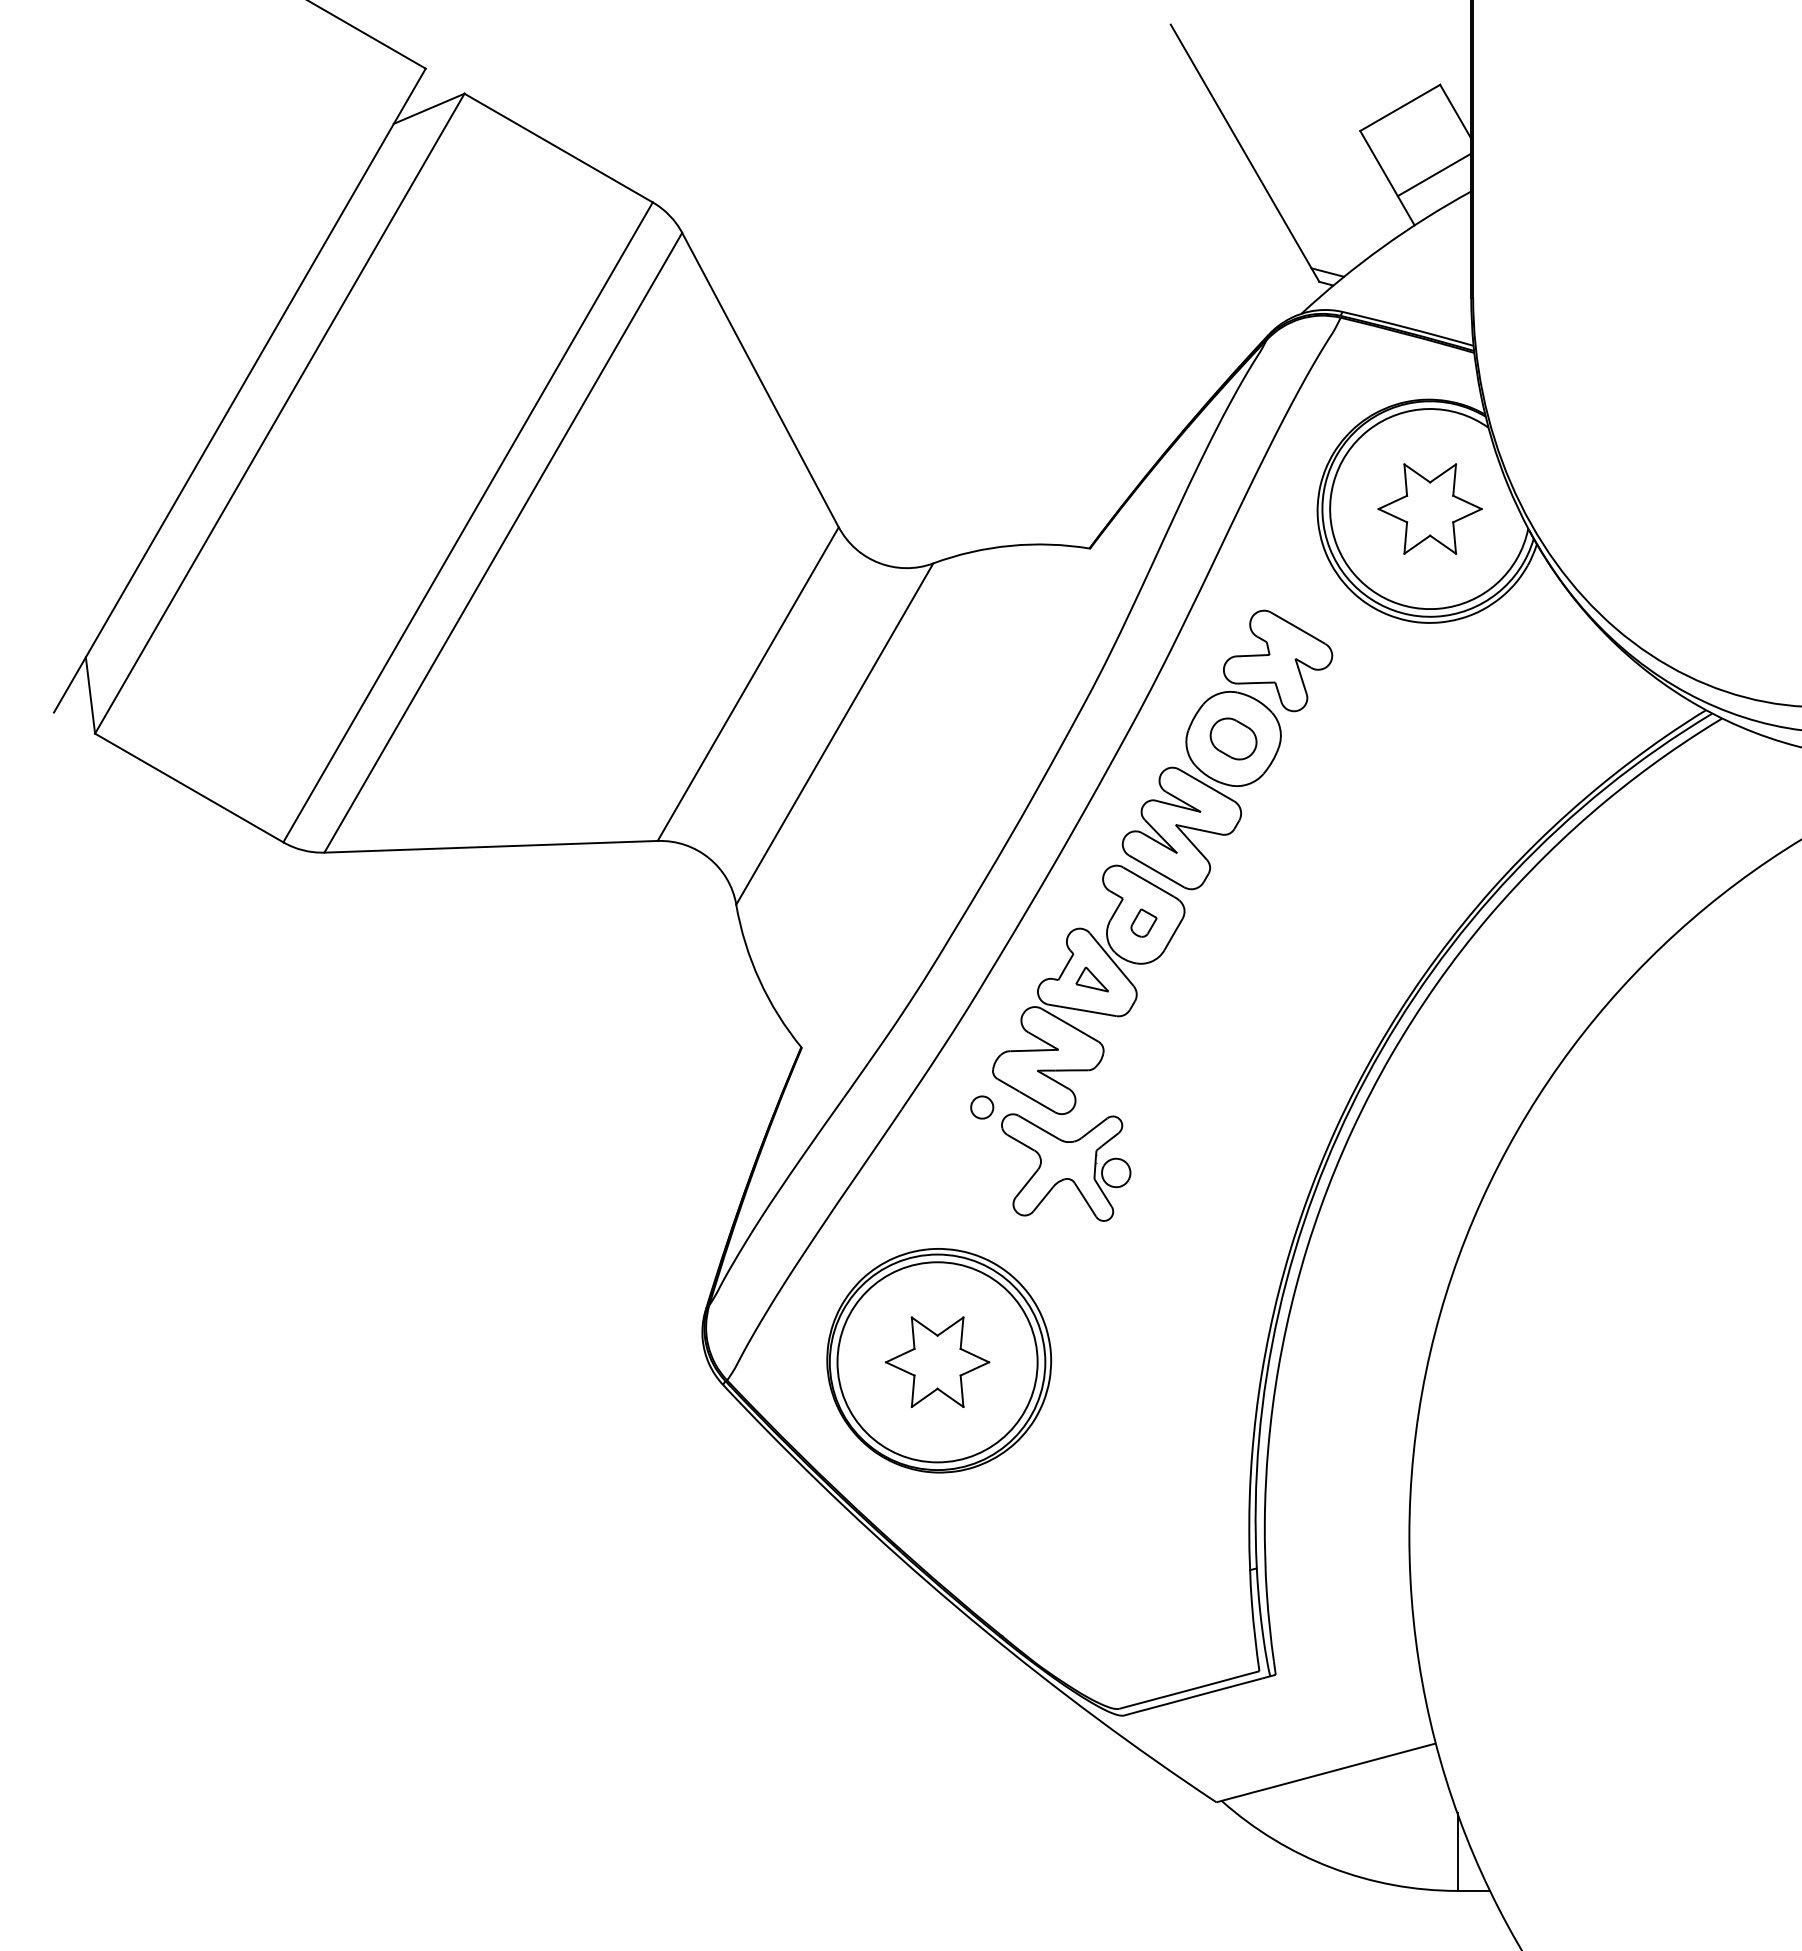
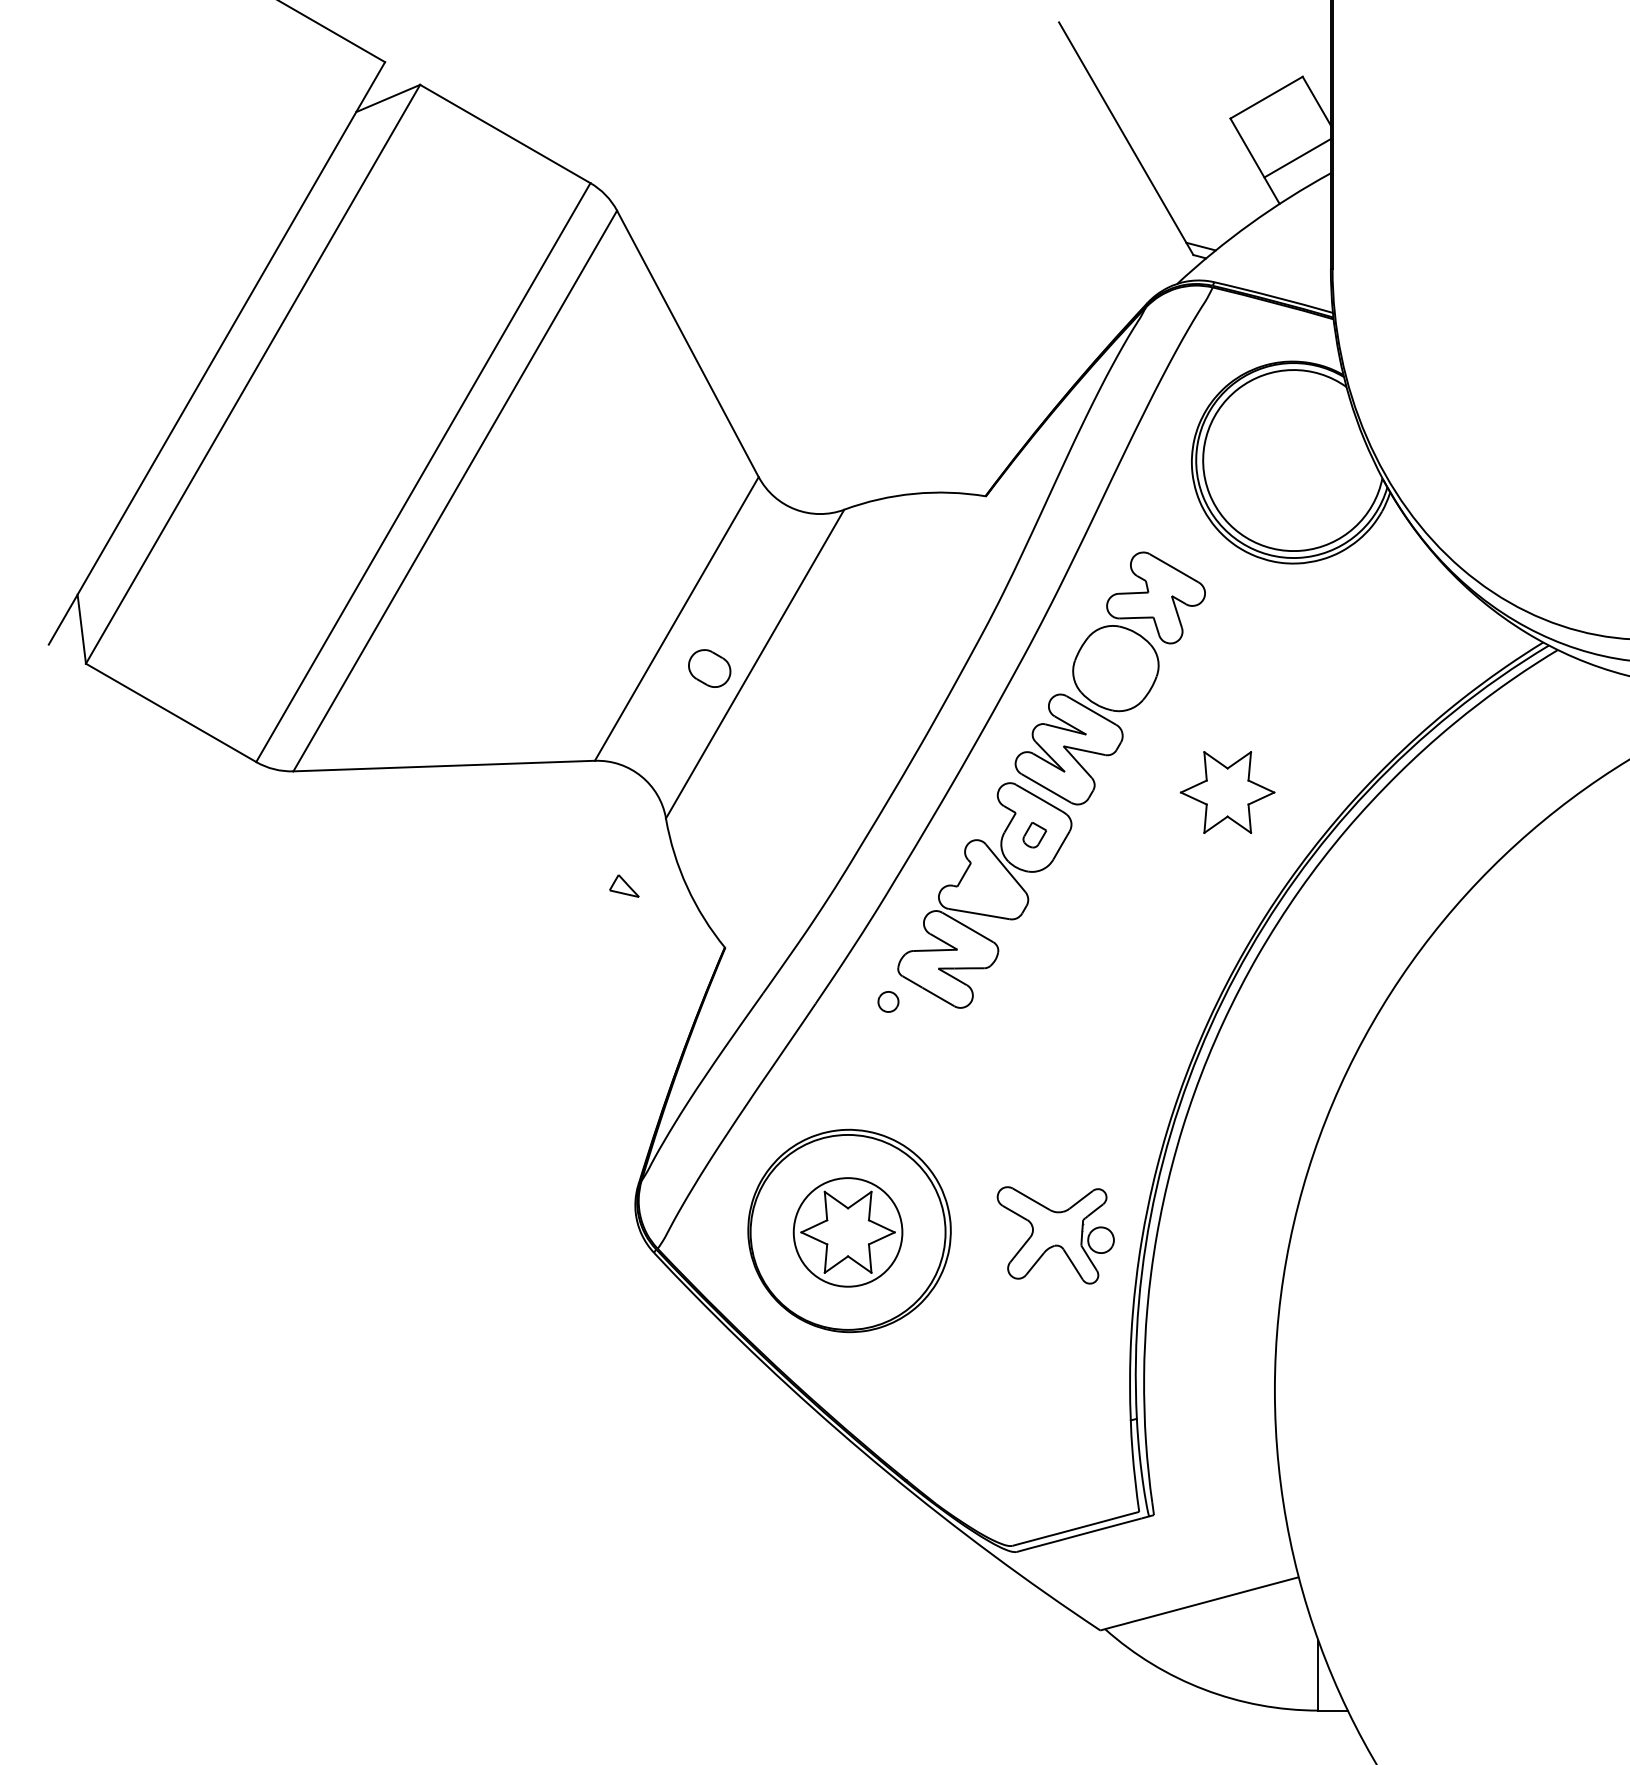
part: (1429, 508) -> (1227, 792), moved
part: (1233, 738) -> (709, 668), moved
part: (1091, 979) -> (623, 886), moved
part: (1066, 1167) -> (1056, 1235), moved
circle: (937, 1362) -> (848, 1232), size x0.6

